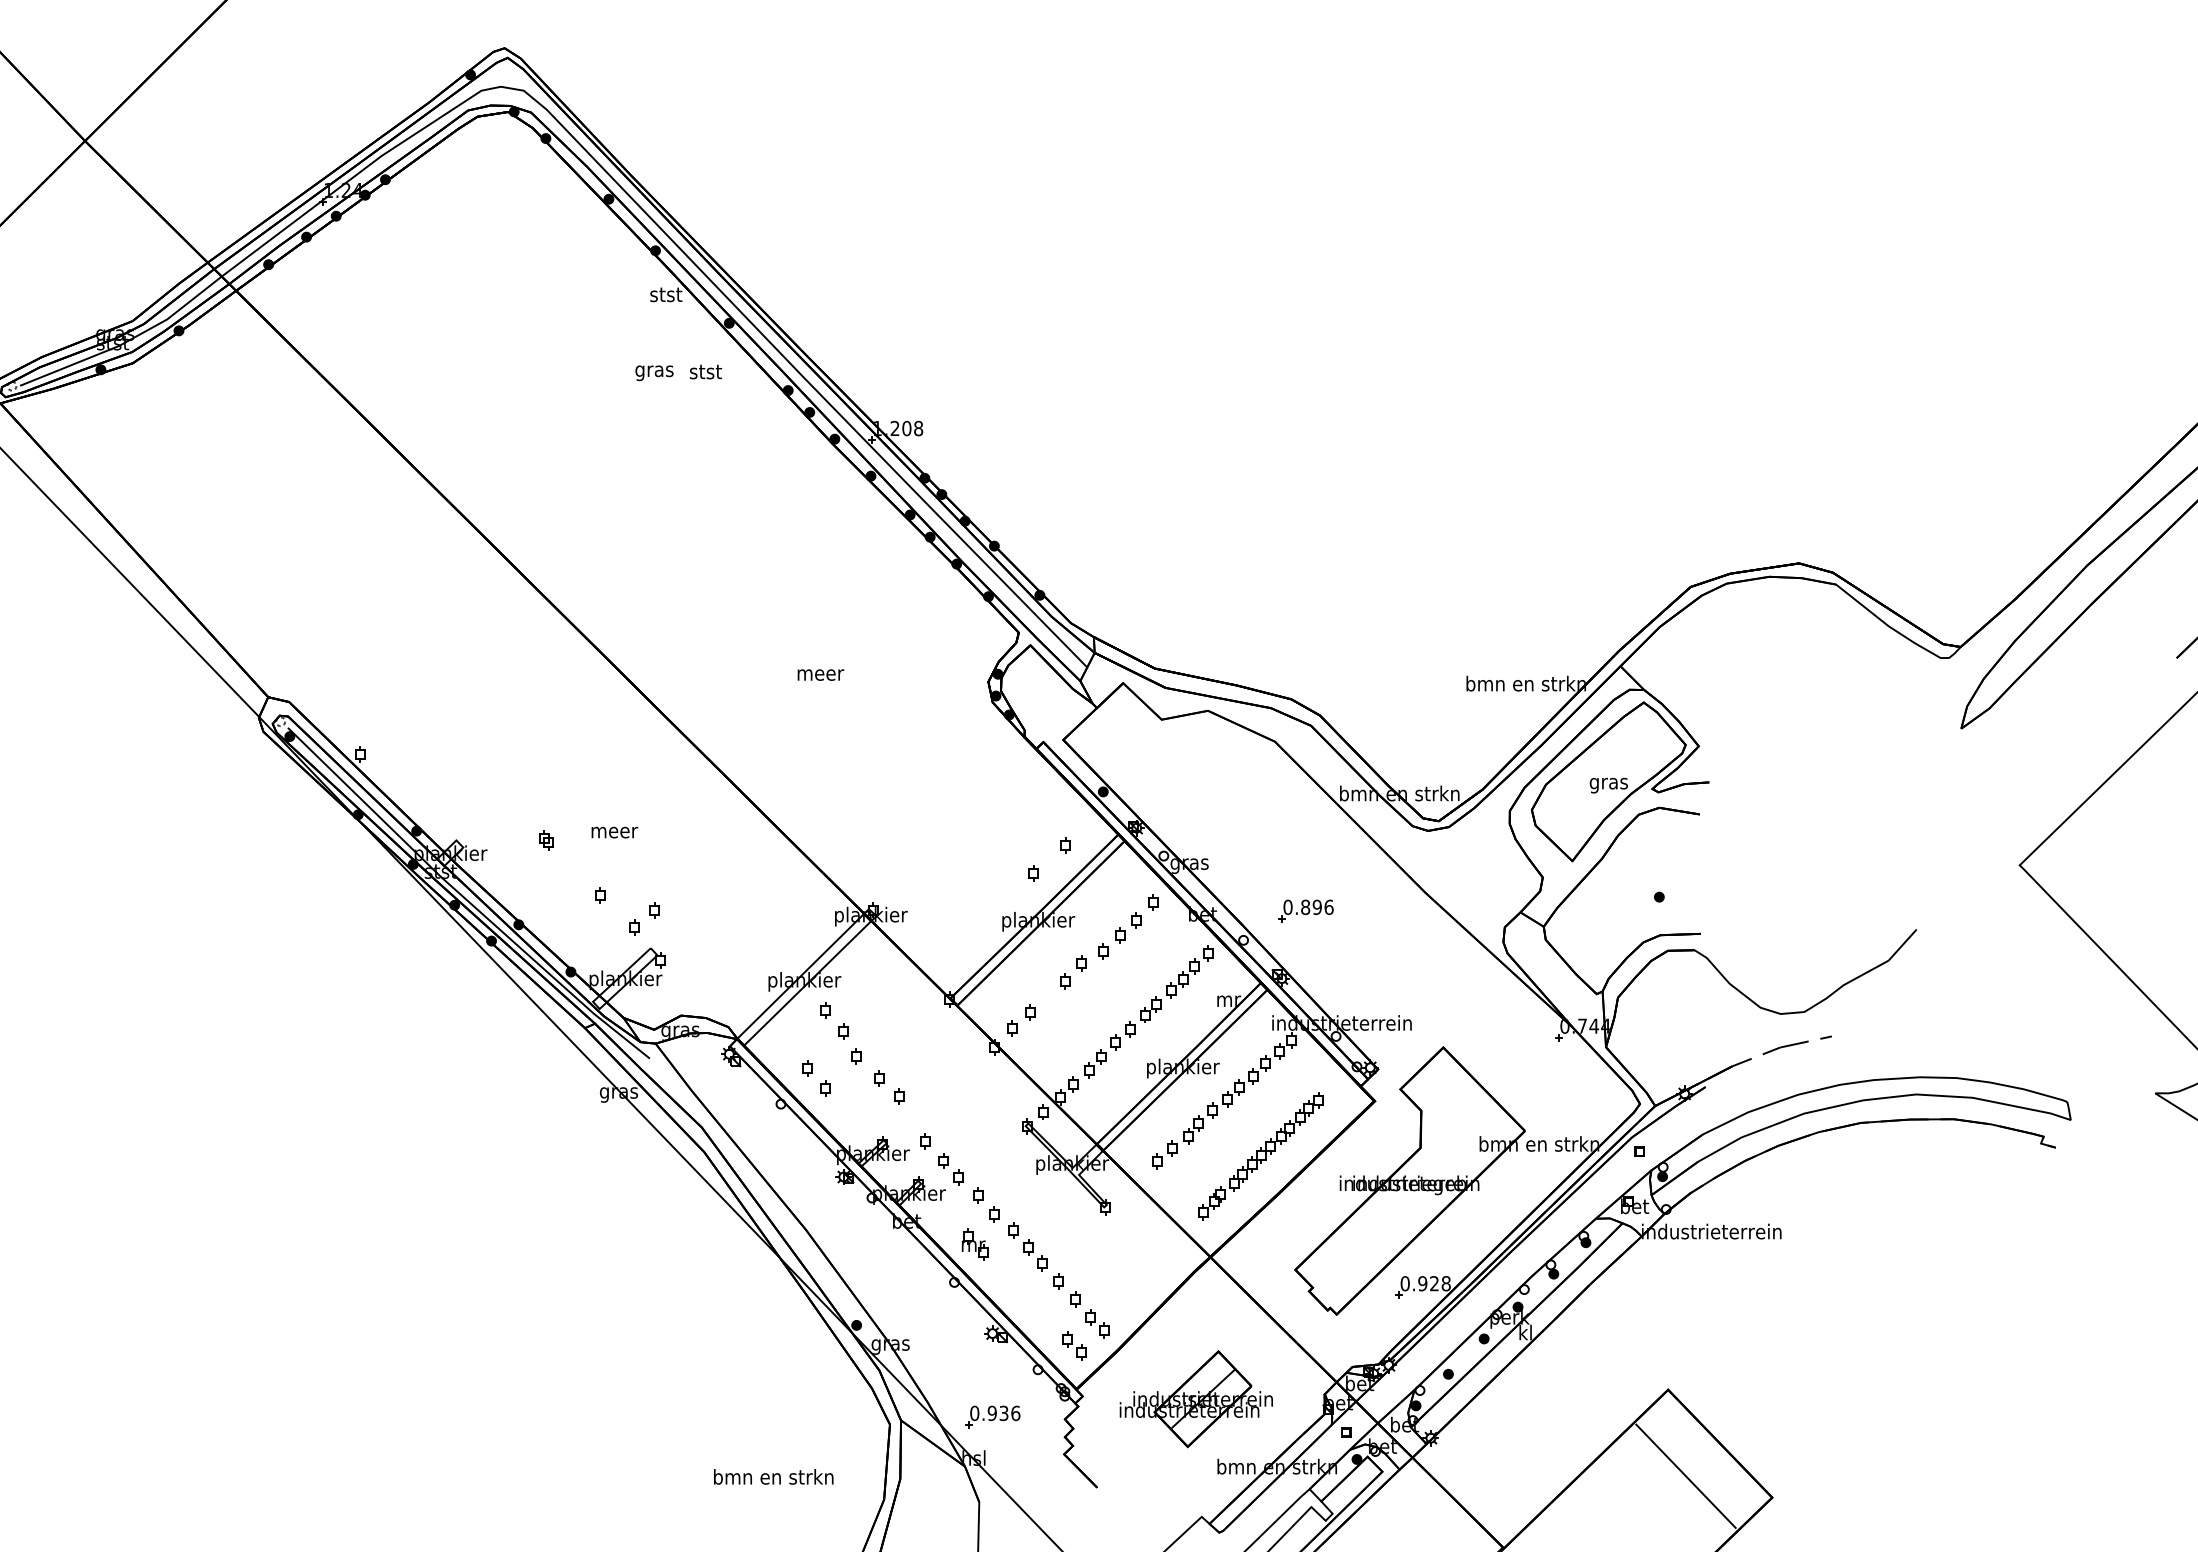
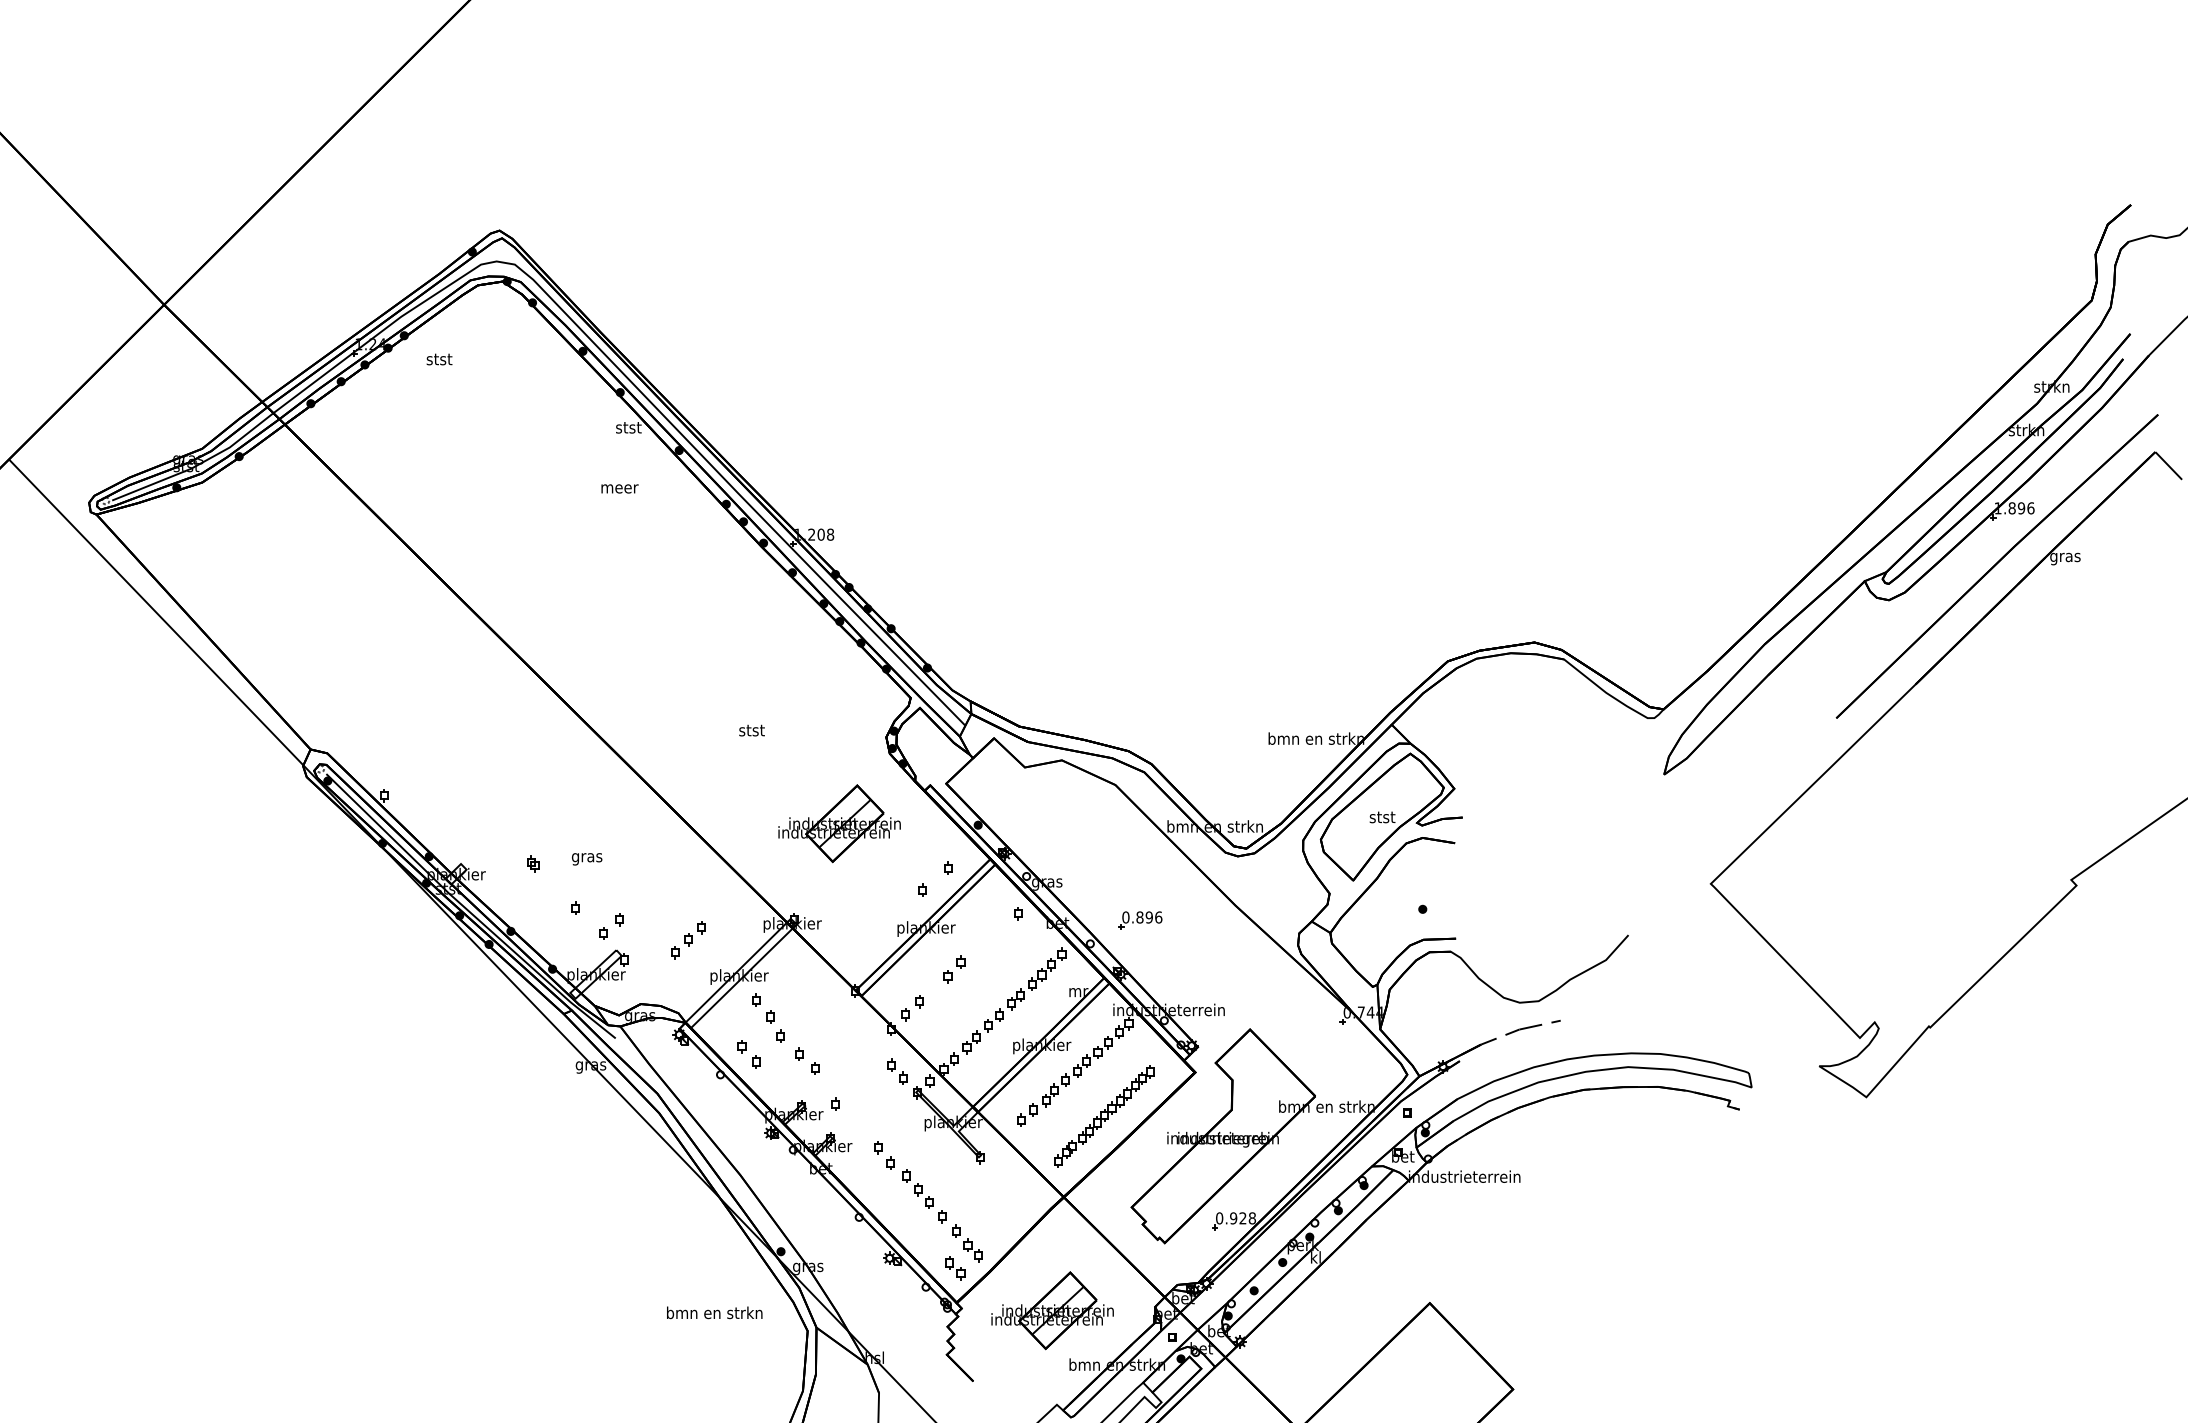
text: (705, 372) -> (439, 359), moved
text: (654, 373) -> (619, 490), gras -> meer
text: (820, 673) -> (752, 730), meer -> stst
text: (1608, 783) -> (1382, 818), gras -> stst
part: (929, 789) -> (839, 823), added
text: (614, 834) -> (587, 859), meer -> gras
part: (1119, 936) -> (688, 940), moved
part: (951, 1168) -> (897, 1071), moved
part: (974, 1243) -> (875, 1186), removed
part: (992, 1417) -> (889, 1325), removed
text: (773, 1476) -> (714, 1312), moved
line: (1685, 1476) -> (1443, 1372), removed

